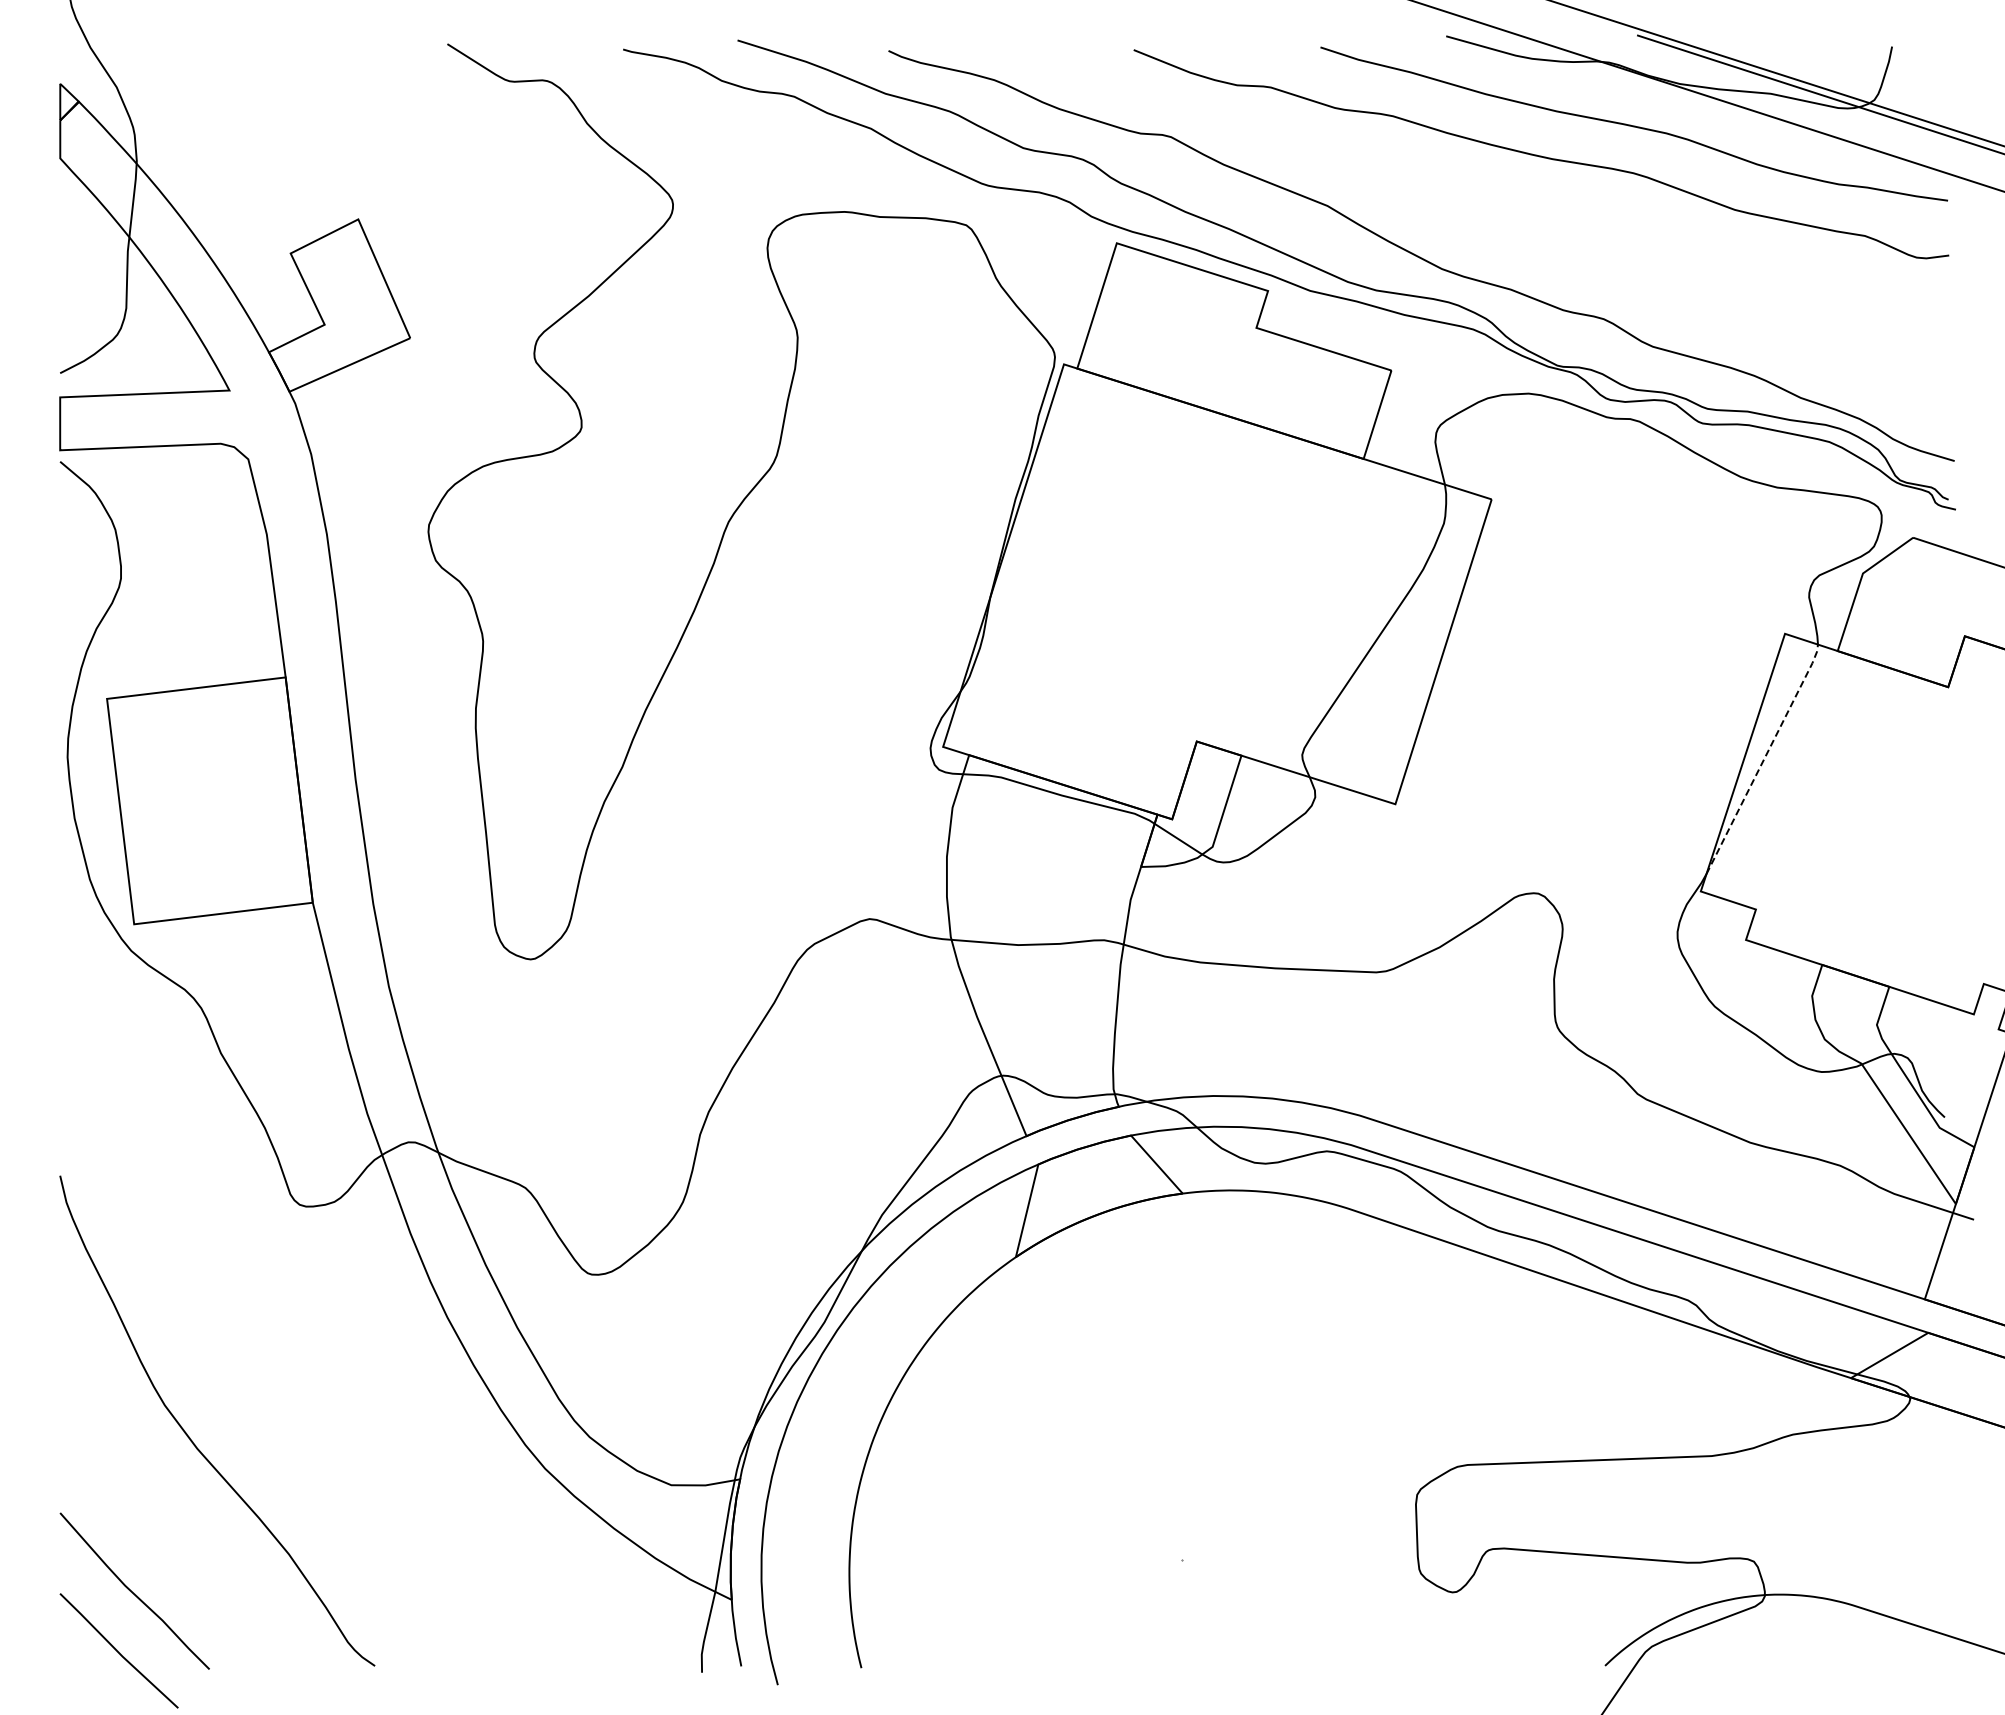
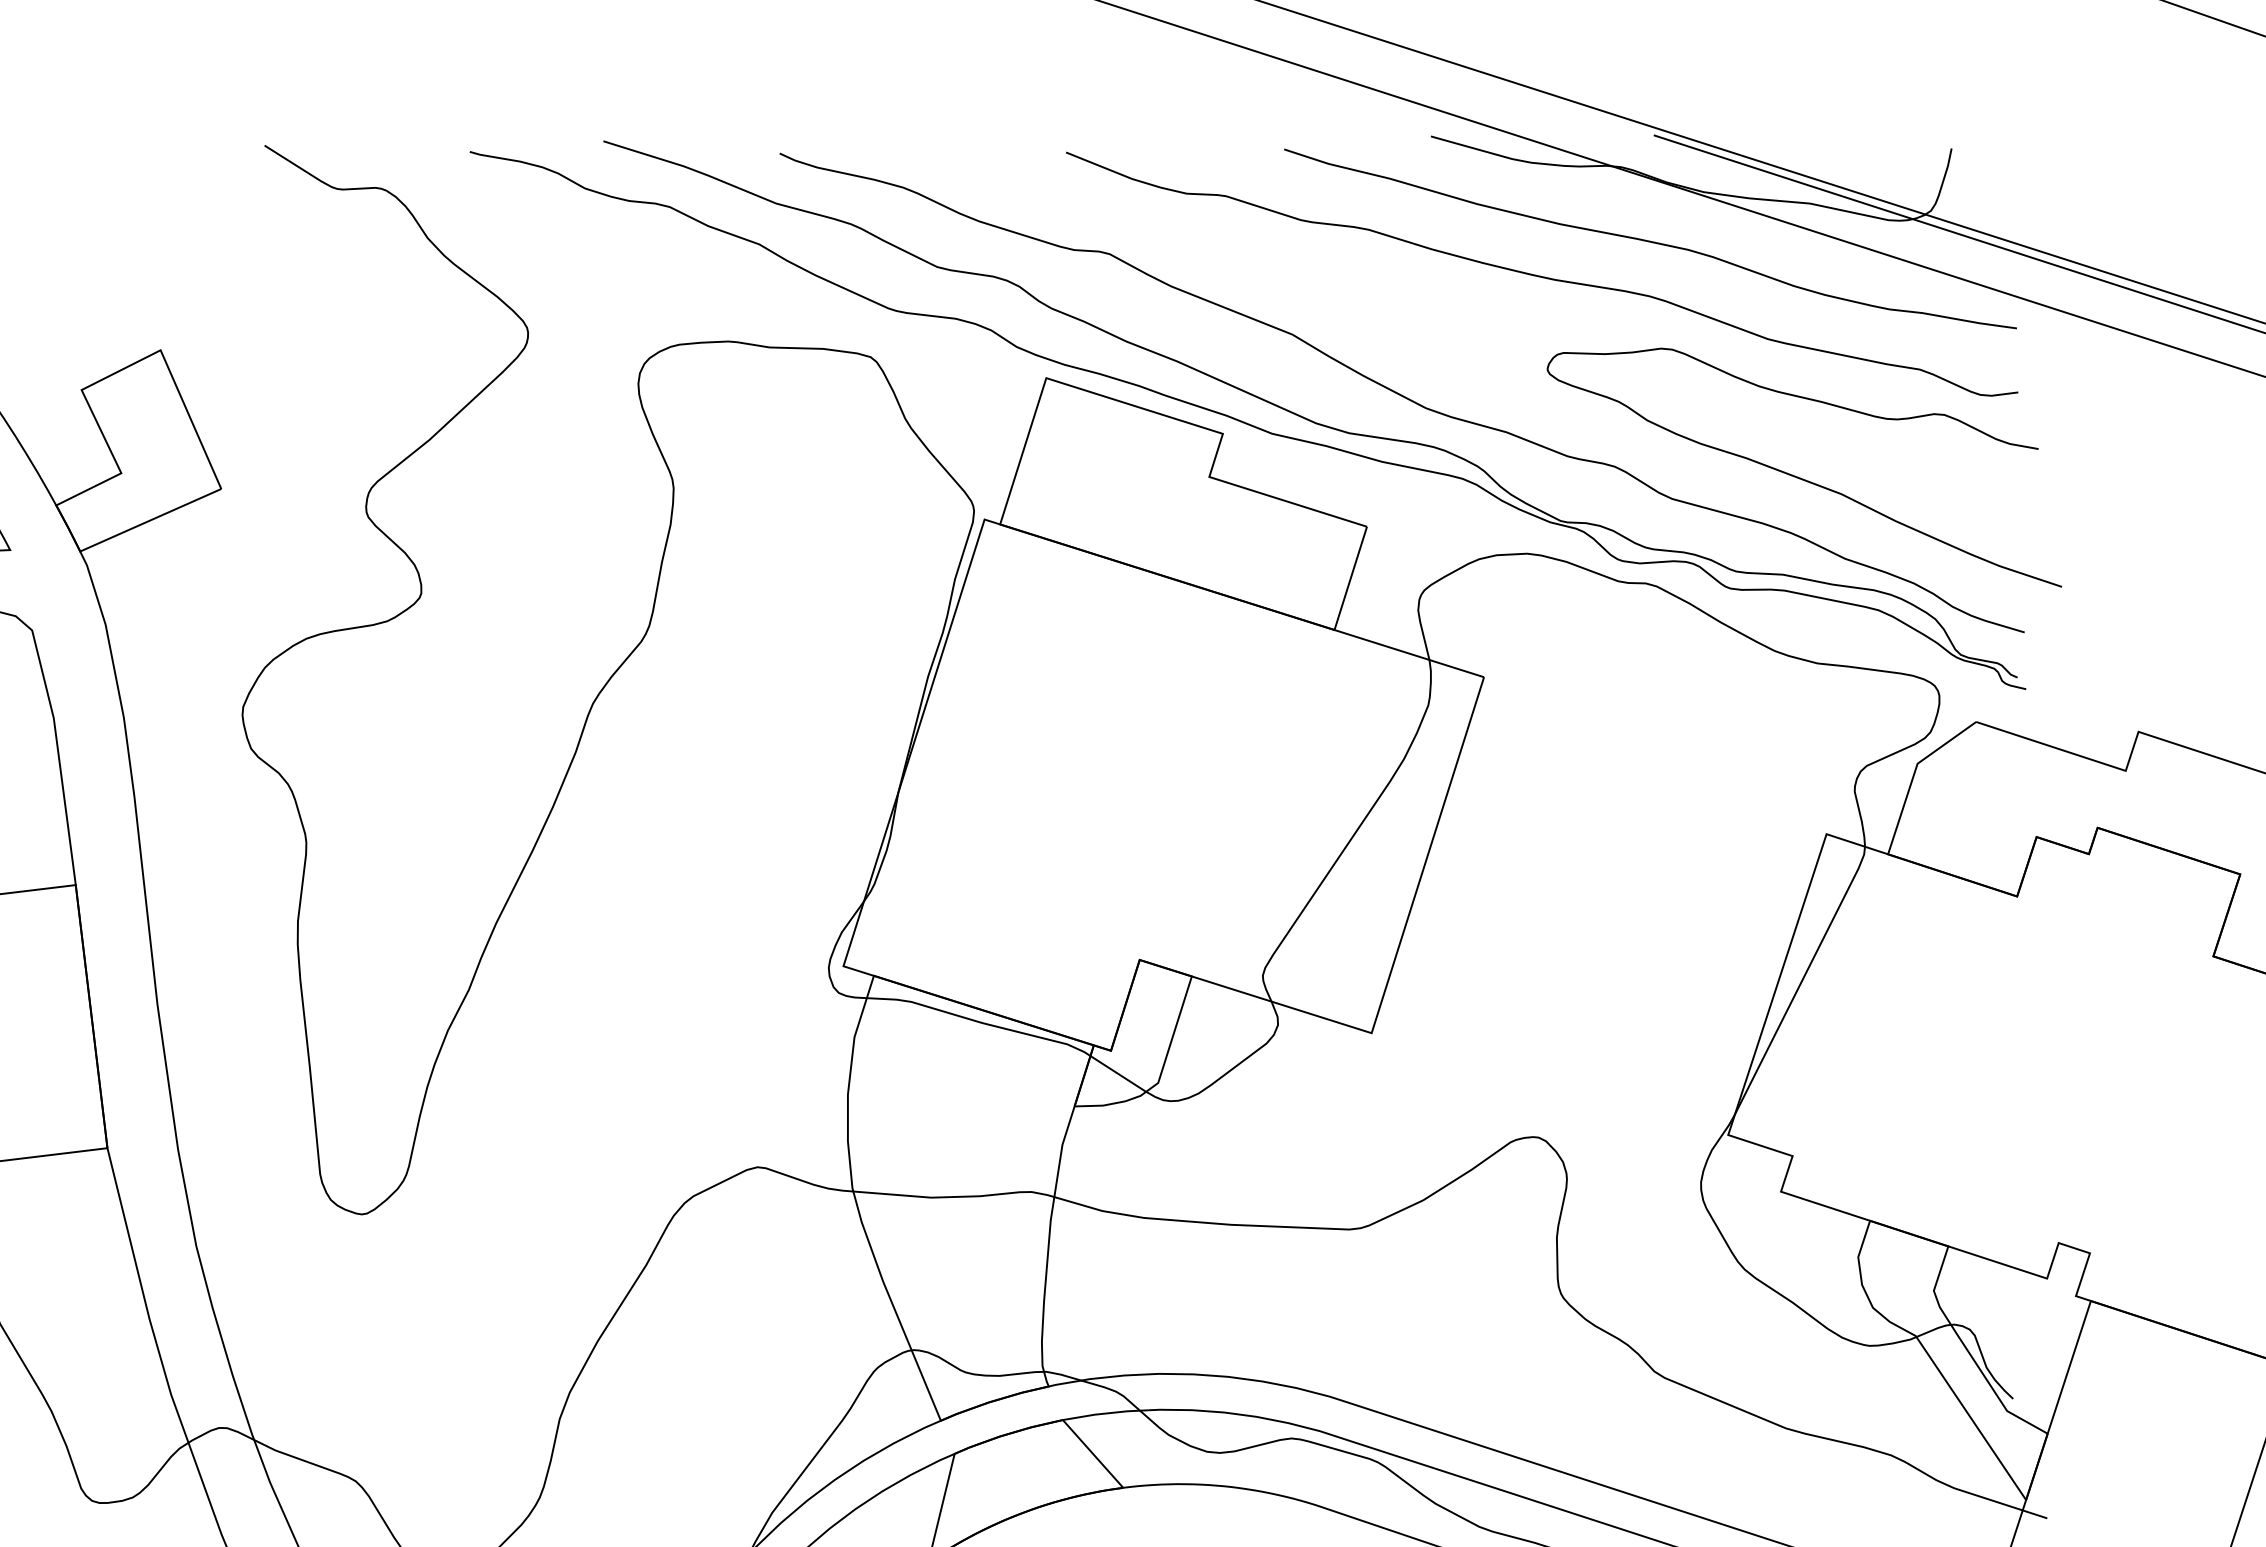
curve: (1763, 328) -> (1801, 477), added
line: (1764, 758) -> (1802, 979), dashed -> solid

